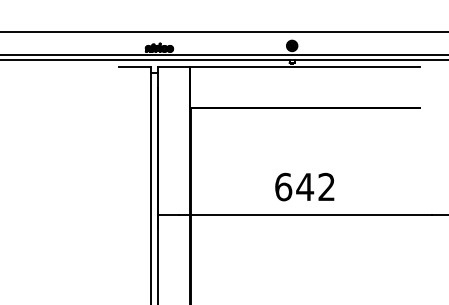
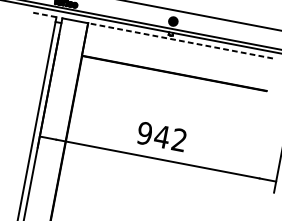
line: (134, 67) -> (43, 14), solid -> dashed
line: (304, 67) -> (179, 40), solid -> dashed
text: (283, 186) -> (144, 133), 642 -> 942

